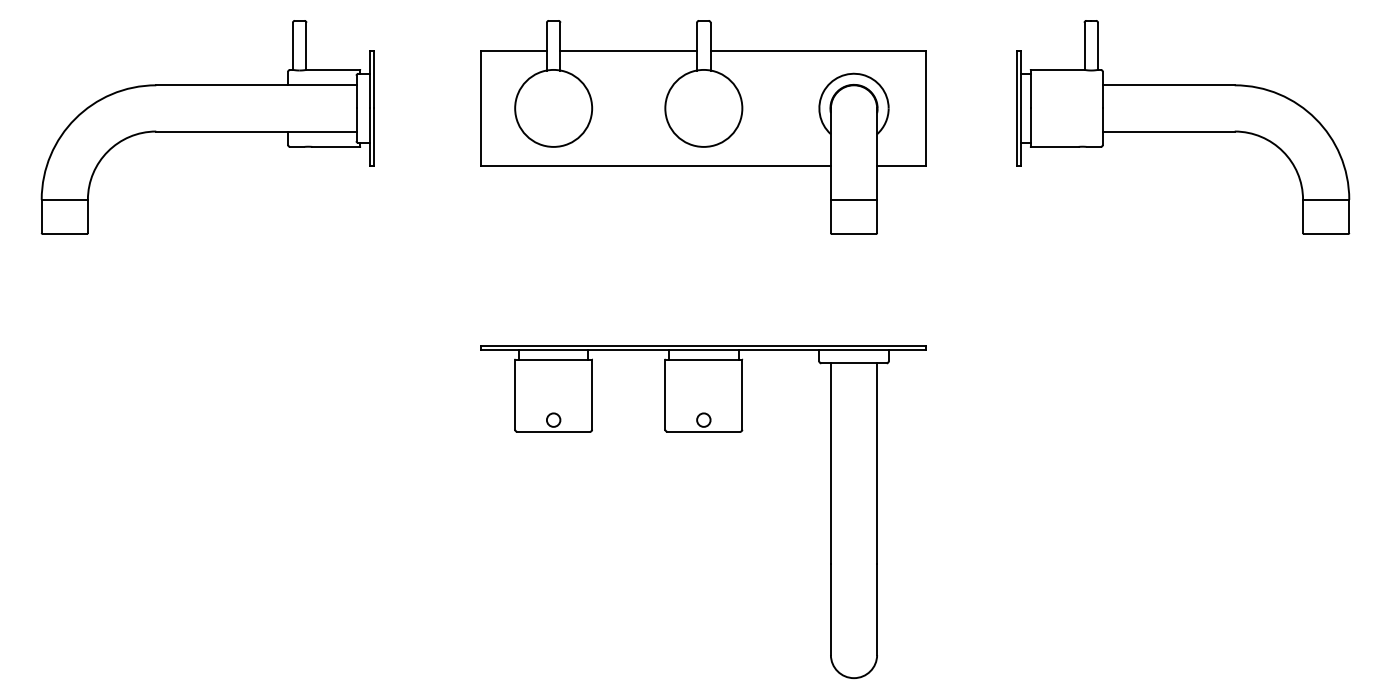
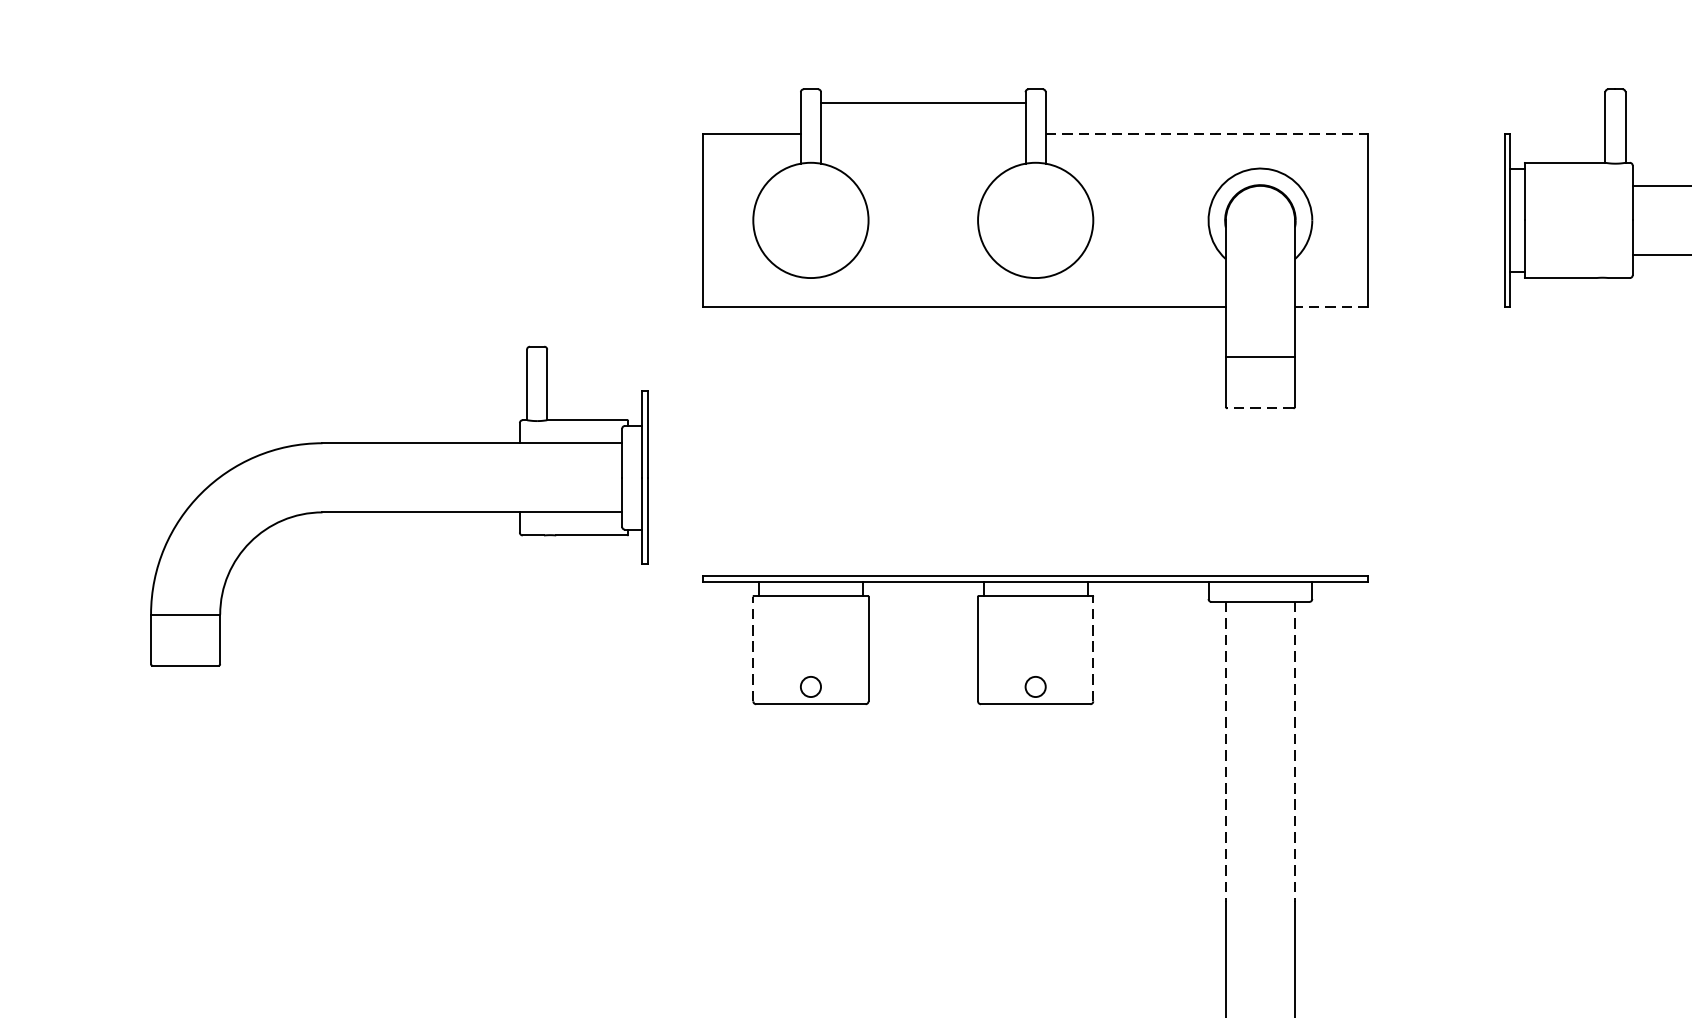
line: (628, 50) -> (922, 102), moved
line: (818, 50) -> (1207, 133), solid -> dashed
part: (207, 127) -> (399, 506), moved
line: (901, 166) -> (1331, 307), solid -> dashed
line: (853, 233) -> (1259, 407), solid -> dashed
line: (515, 394) -> (753, 648), solid -> dashed
line: (742, 394) -> (1093, 648), solid -> dashed
line: (830, 463) -> (1225, 751), solid -> dashed
line: (877, 463) -> (1295, 751), solid -> dashed

